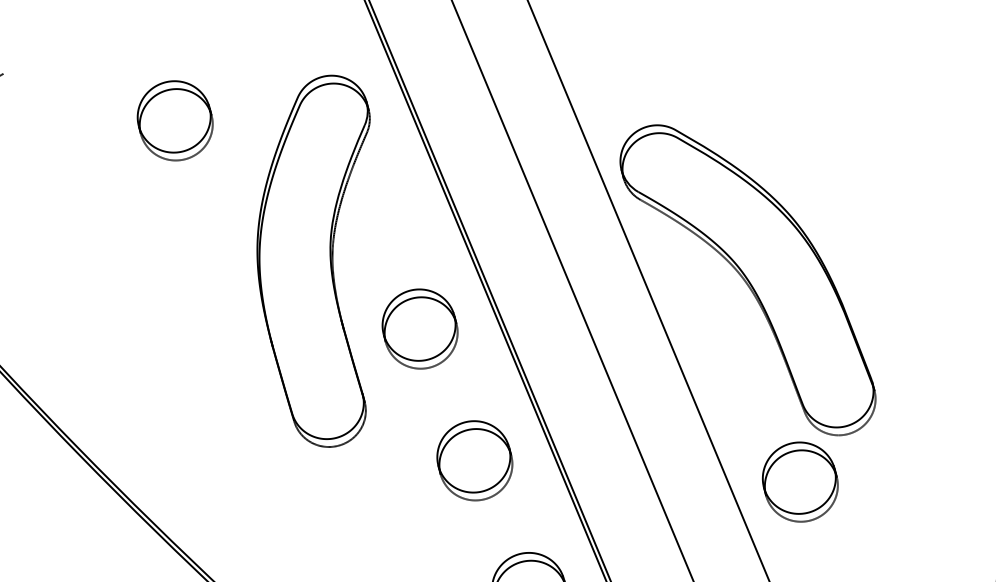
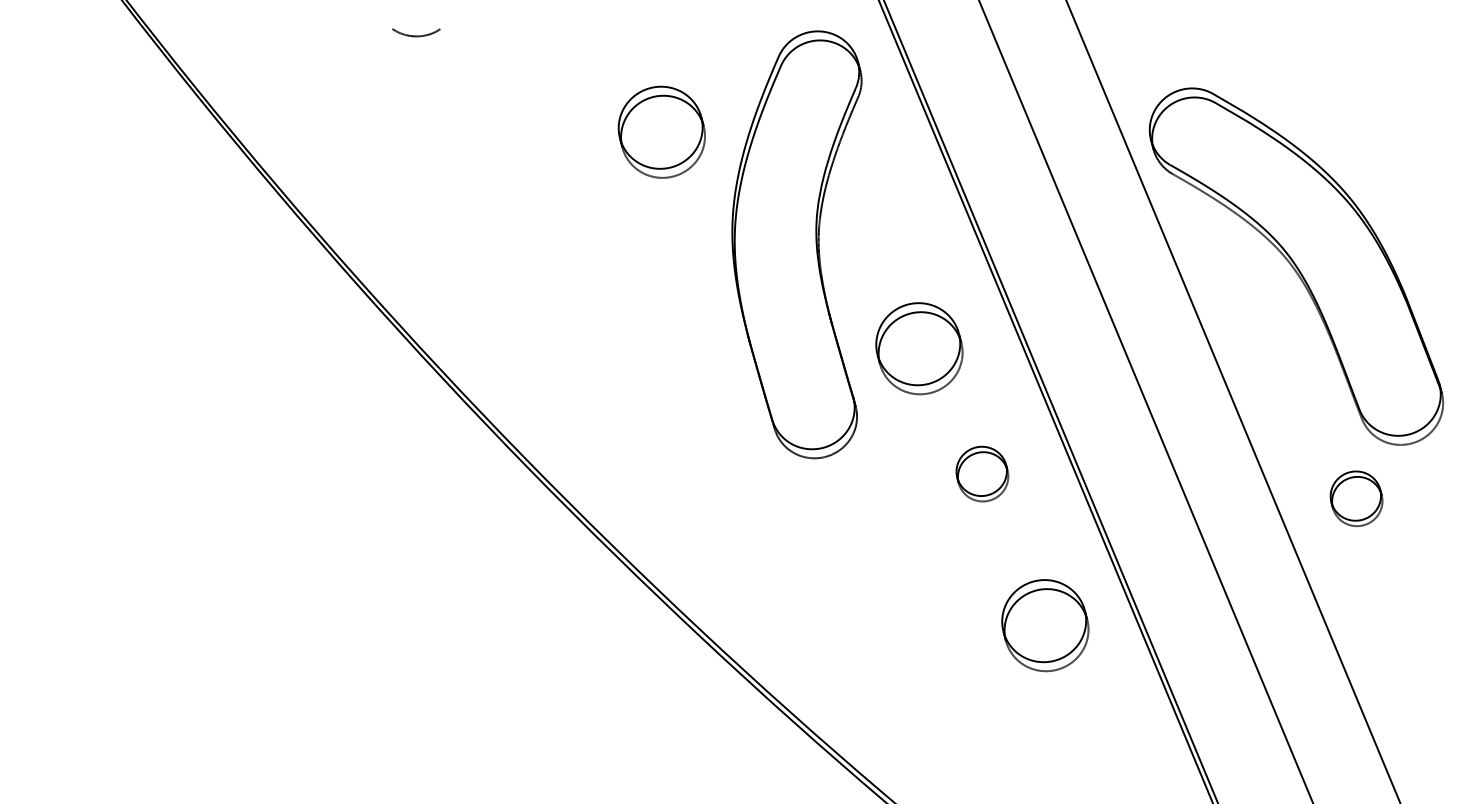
part: (174, 120) -> (661, 131), moved
part: (420, 328) -> (919, 348), moved
part: (474, 460) -> (982, 473), size x0.6
part: (800, 481) -> (1356, 498), size x0.6

